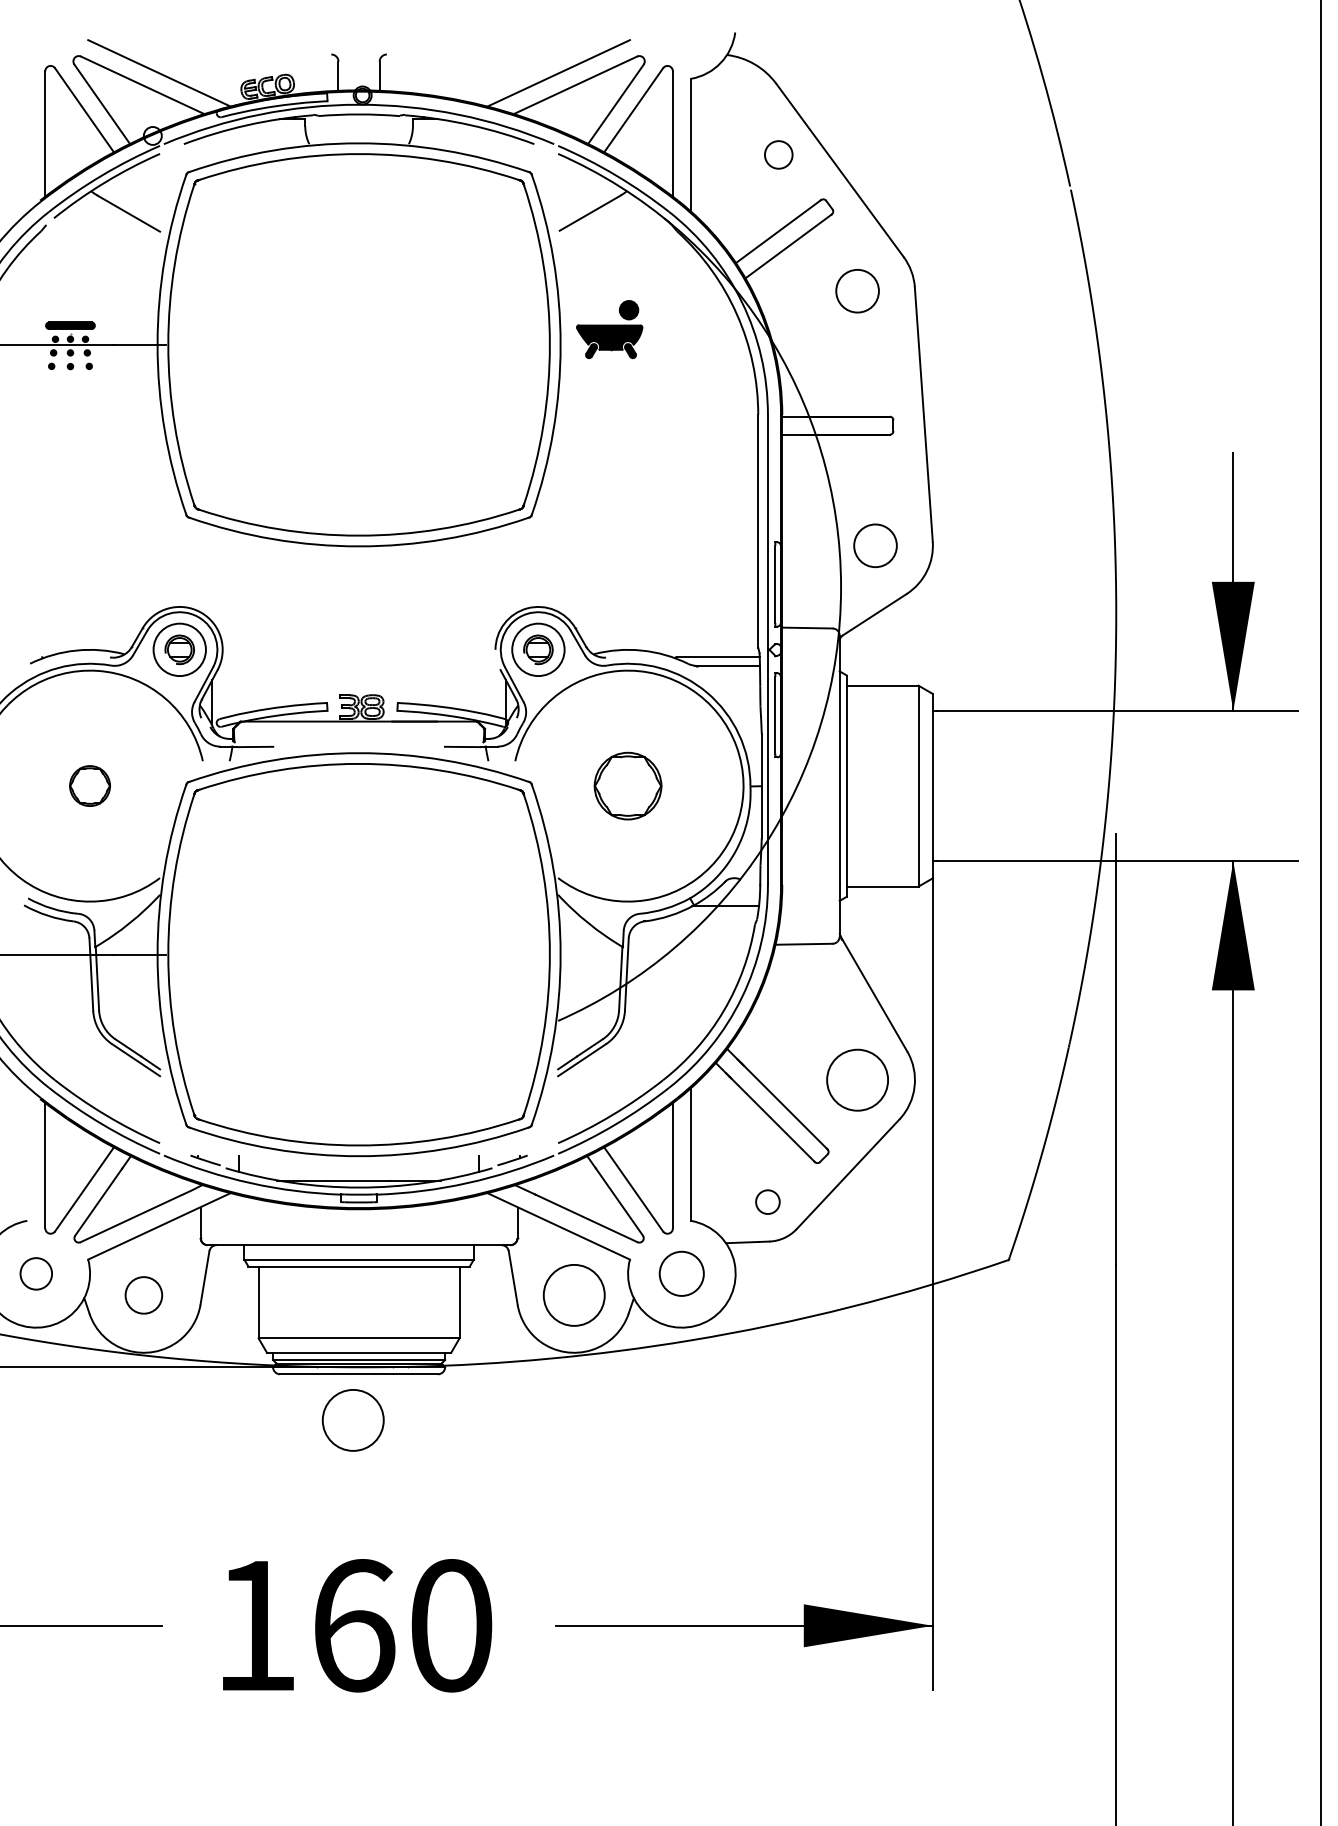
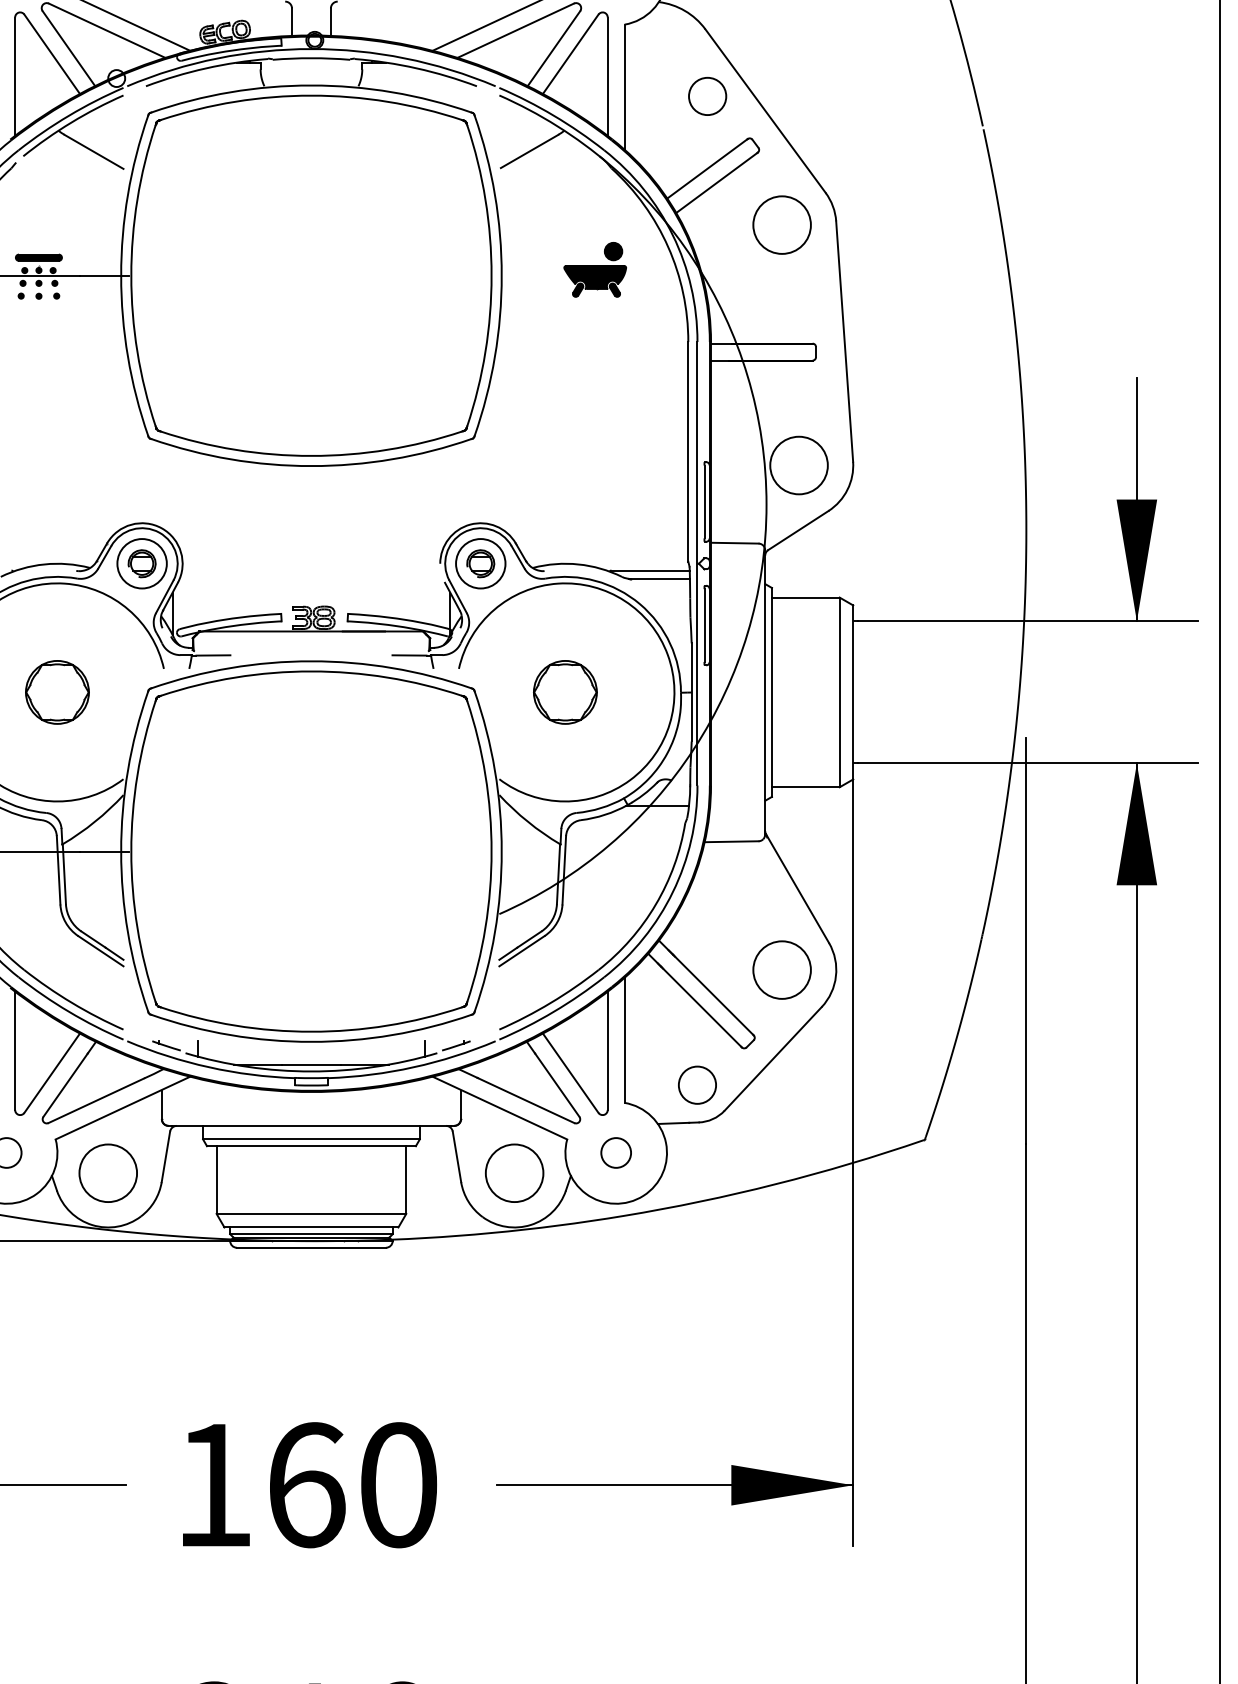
circle: (778, 154) -> (707, 96), size x1.43
circle: (857, 290) -> (782, 224), size x1.43
part: (609, 329) -> (595, 269), moved
circle: (875, 545) -> (799, 465), size x1.43
part: (89, 785) -> (56, 691), size x1.67
circle: (767, 1201) -> (697, 1084), size x1.67
circle: (681, 1273) -> (615, 1152), size x0.71
circle: (143, 1294) -> (107, 1172), size x1.67
circle: (352, 1420) -> (305, 1291), removed

